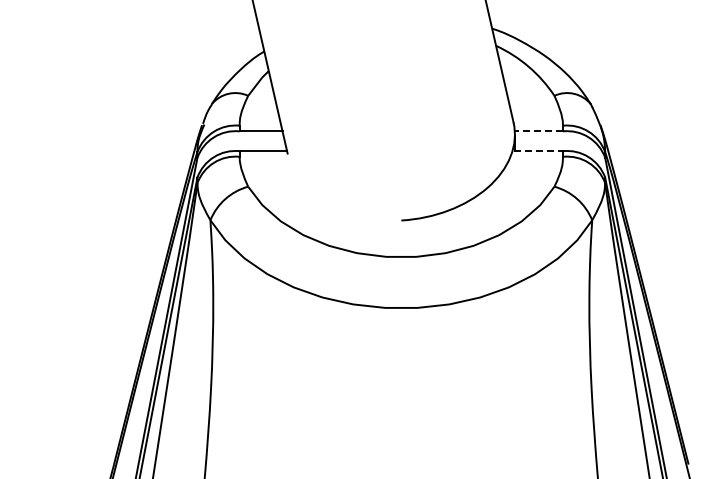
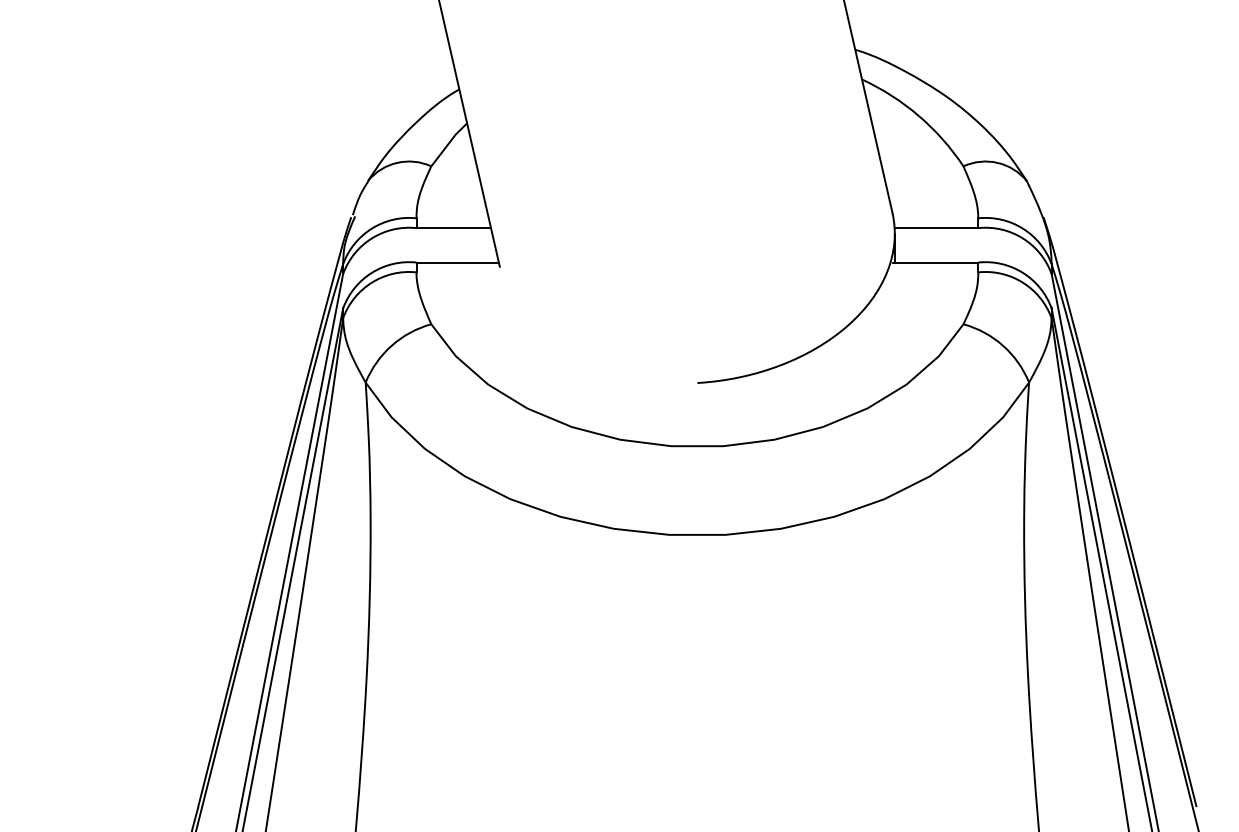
line: (538, 131) -> (935, 228), dashed -> solid
line: (539, 151) -> (937, 263), dashed -> solid

